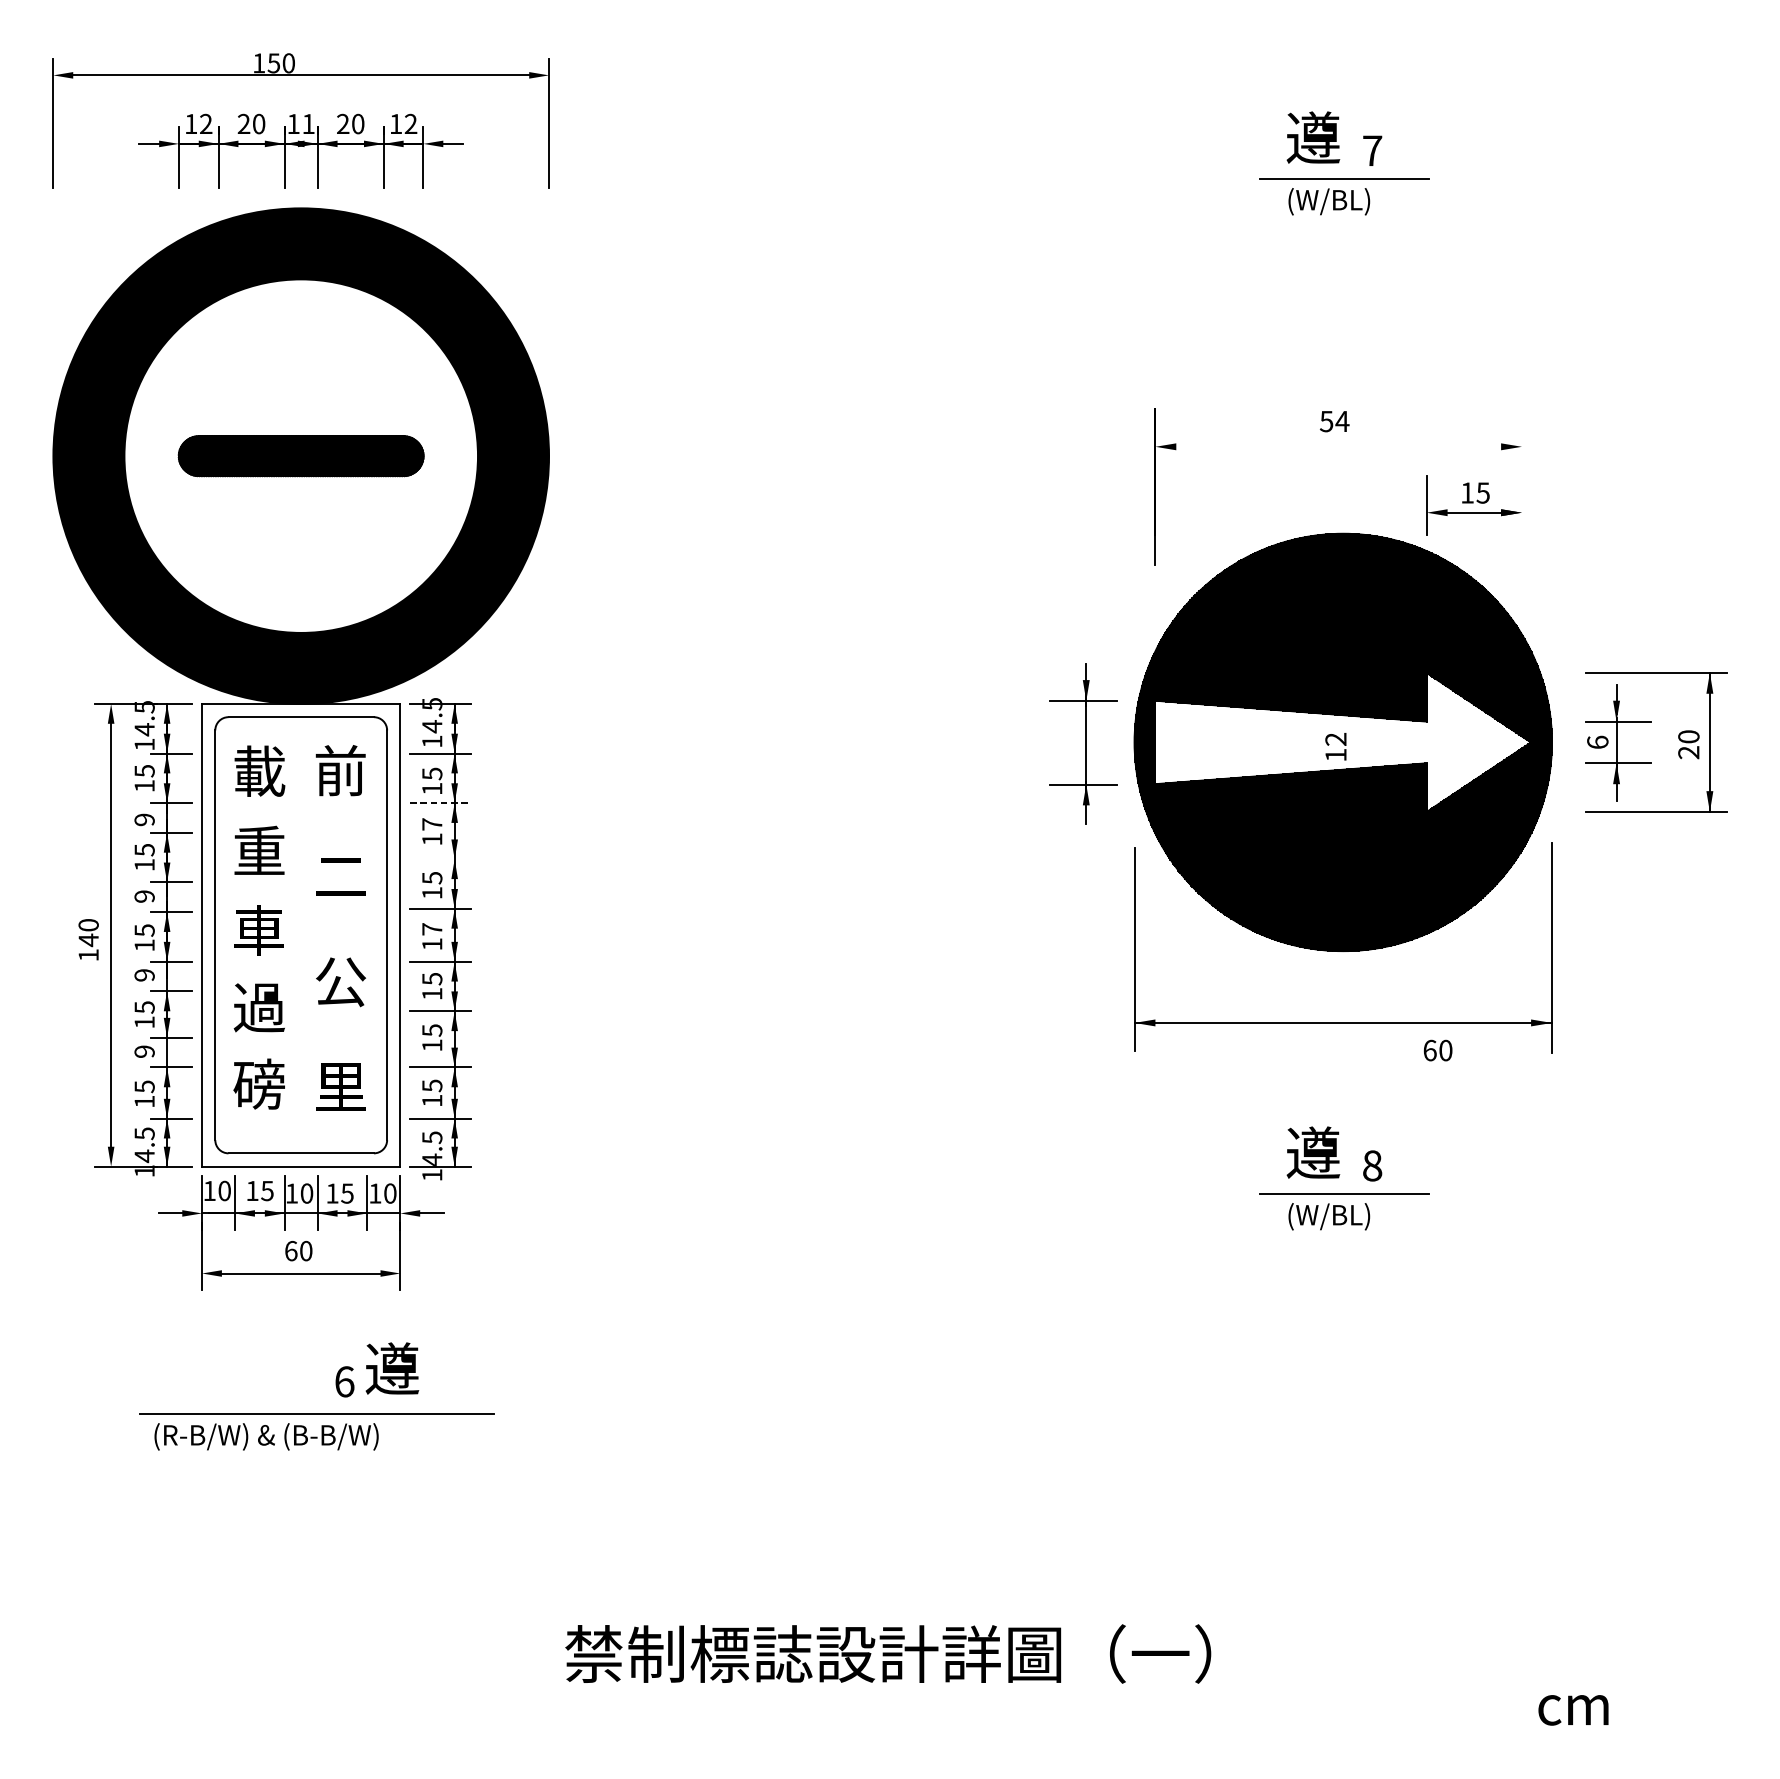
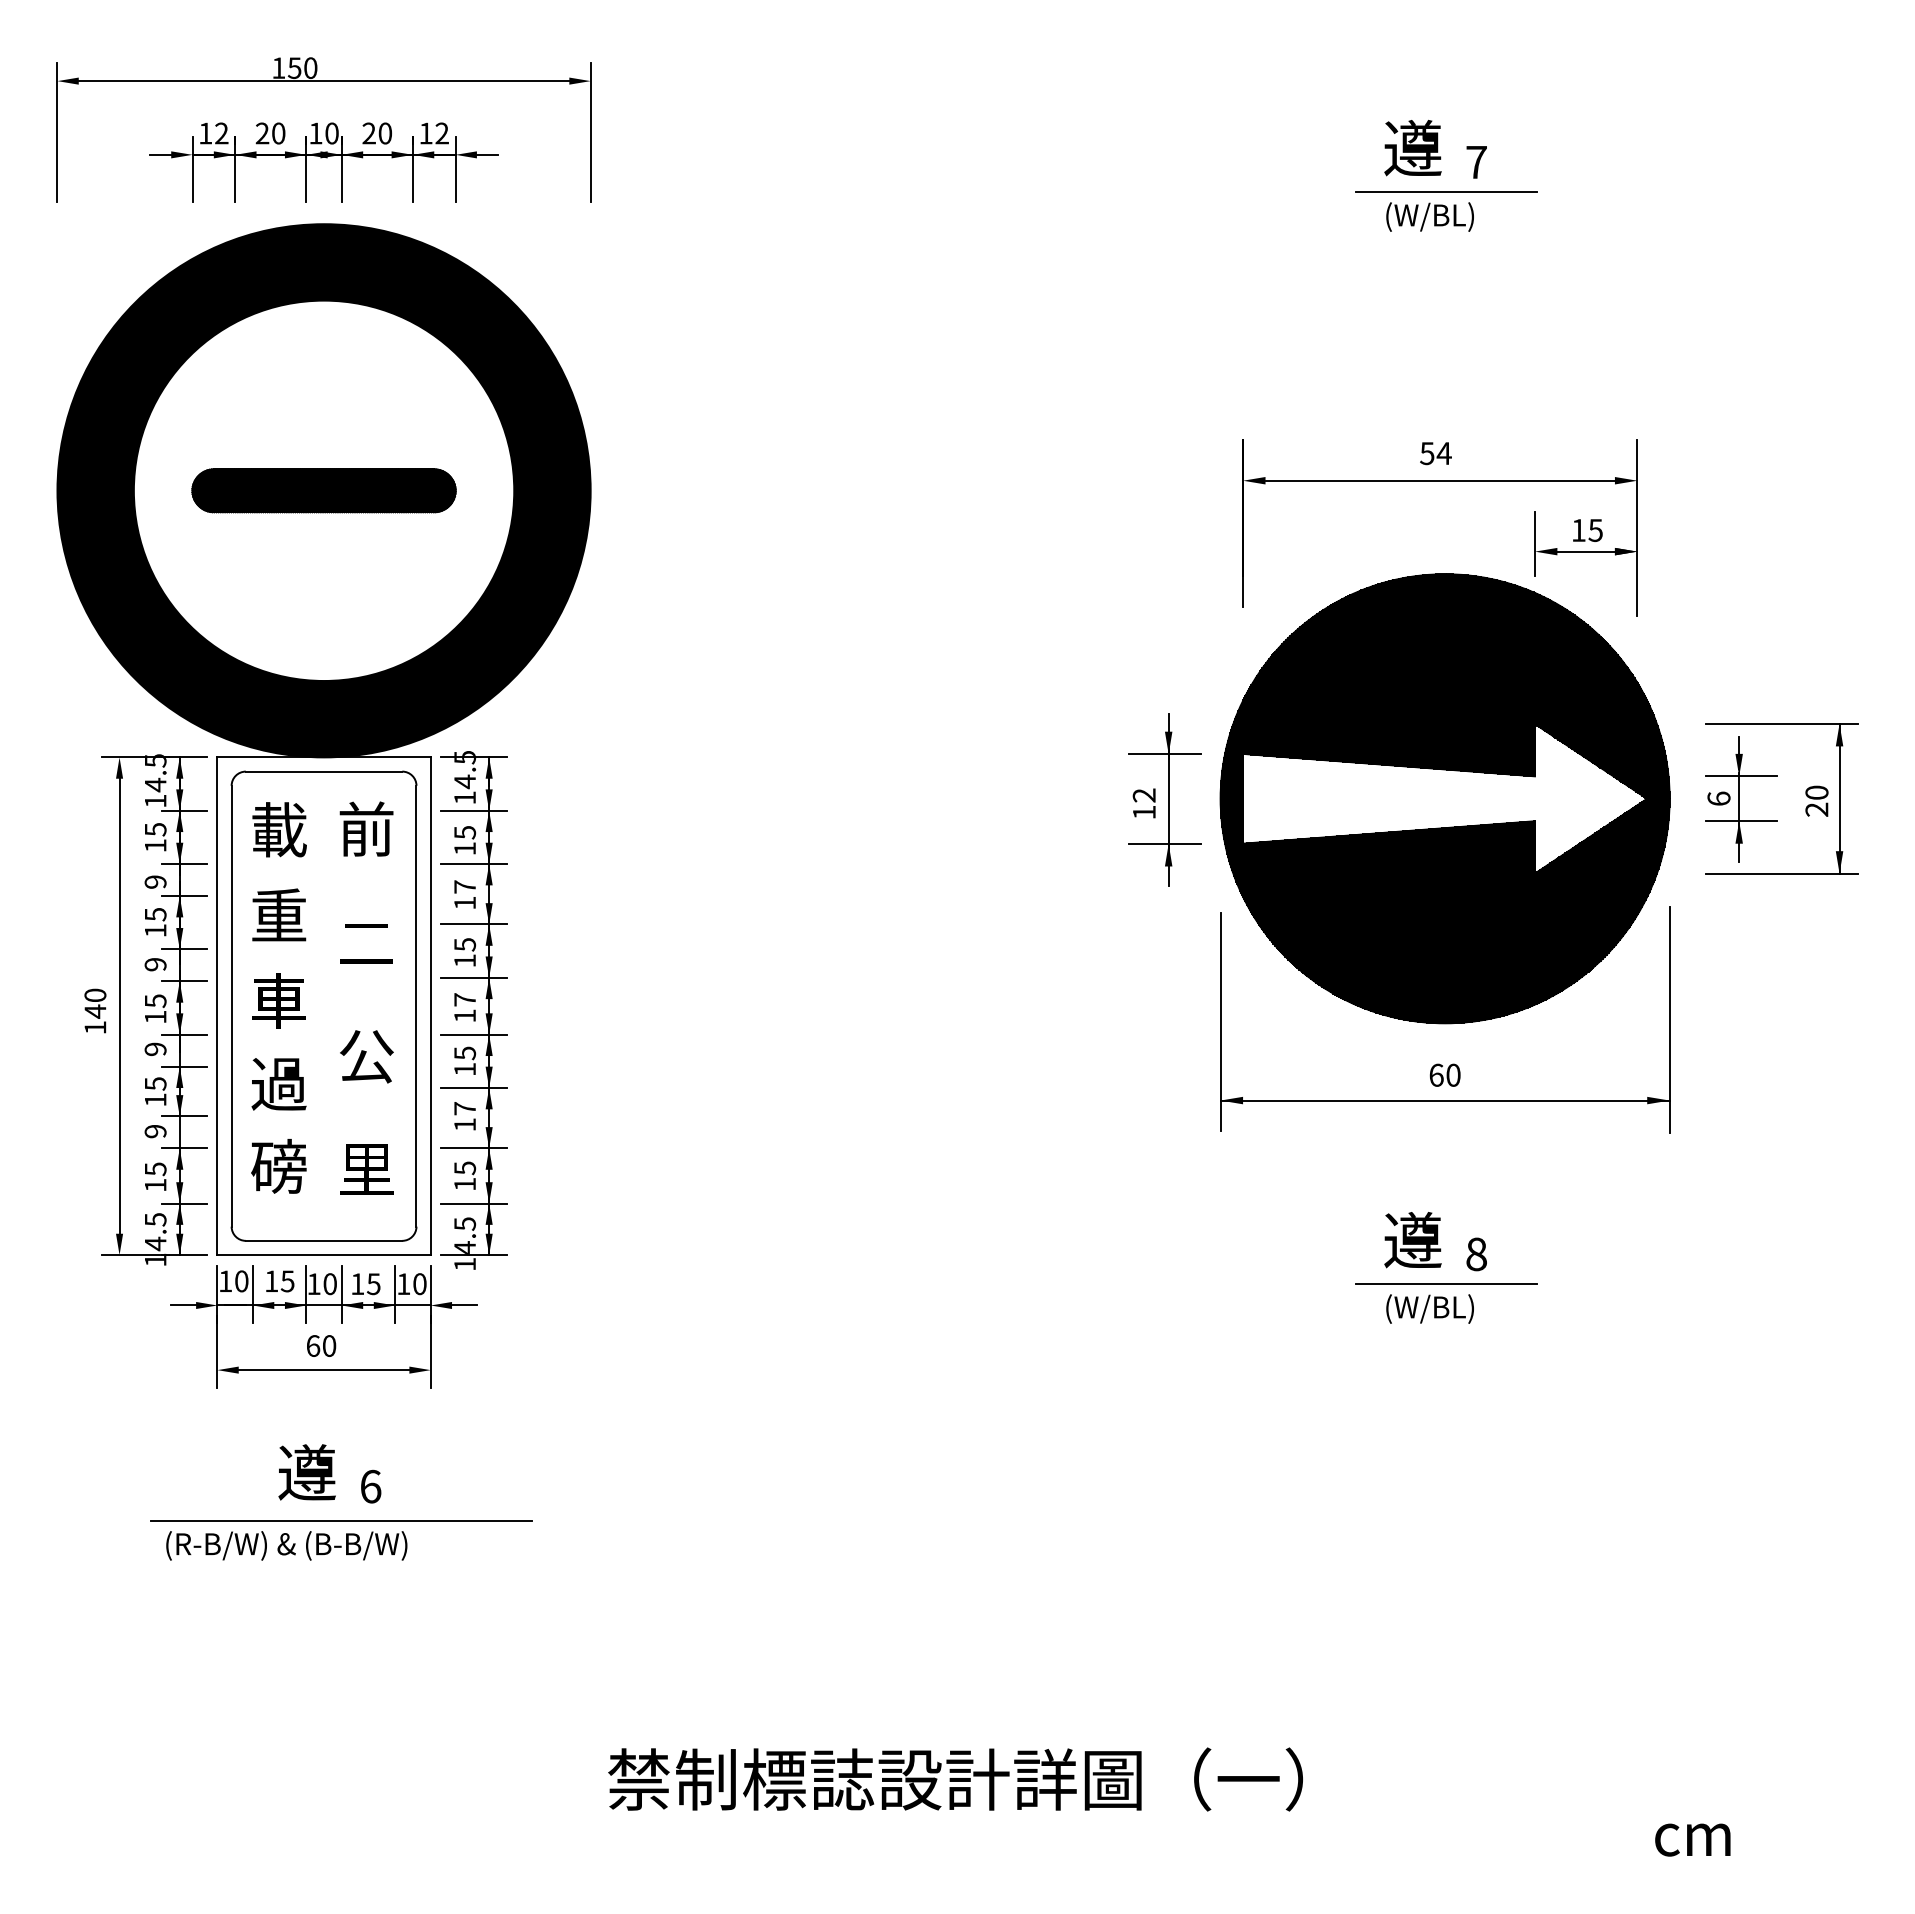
text: (308, 124) -> (331, 133), 11 -> 10
line: (1342, 446) -> (1444, 480), added
line: (1522, 490) -> (1637, 527), added
text: (1335, 746) -> (1143, 803), moved
line: (441, 803) -> (474, 864), dashed -> solid
line: (440, 859) -> (473, 924), added
text: (432, 1030) -> (465, 1108), 15 -> 17
text: (1437, 1049) -> (1444, 1074), moved
text: (391, 1368) -> (306, 1472), moved

